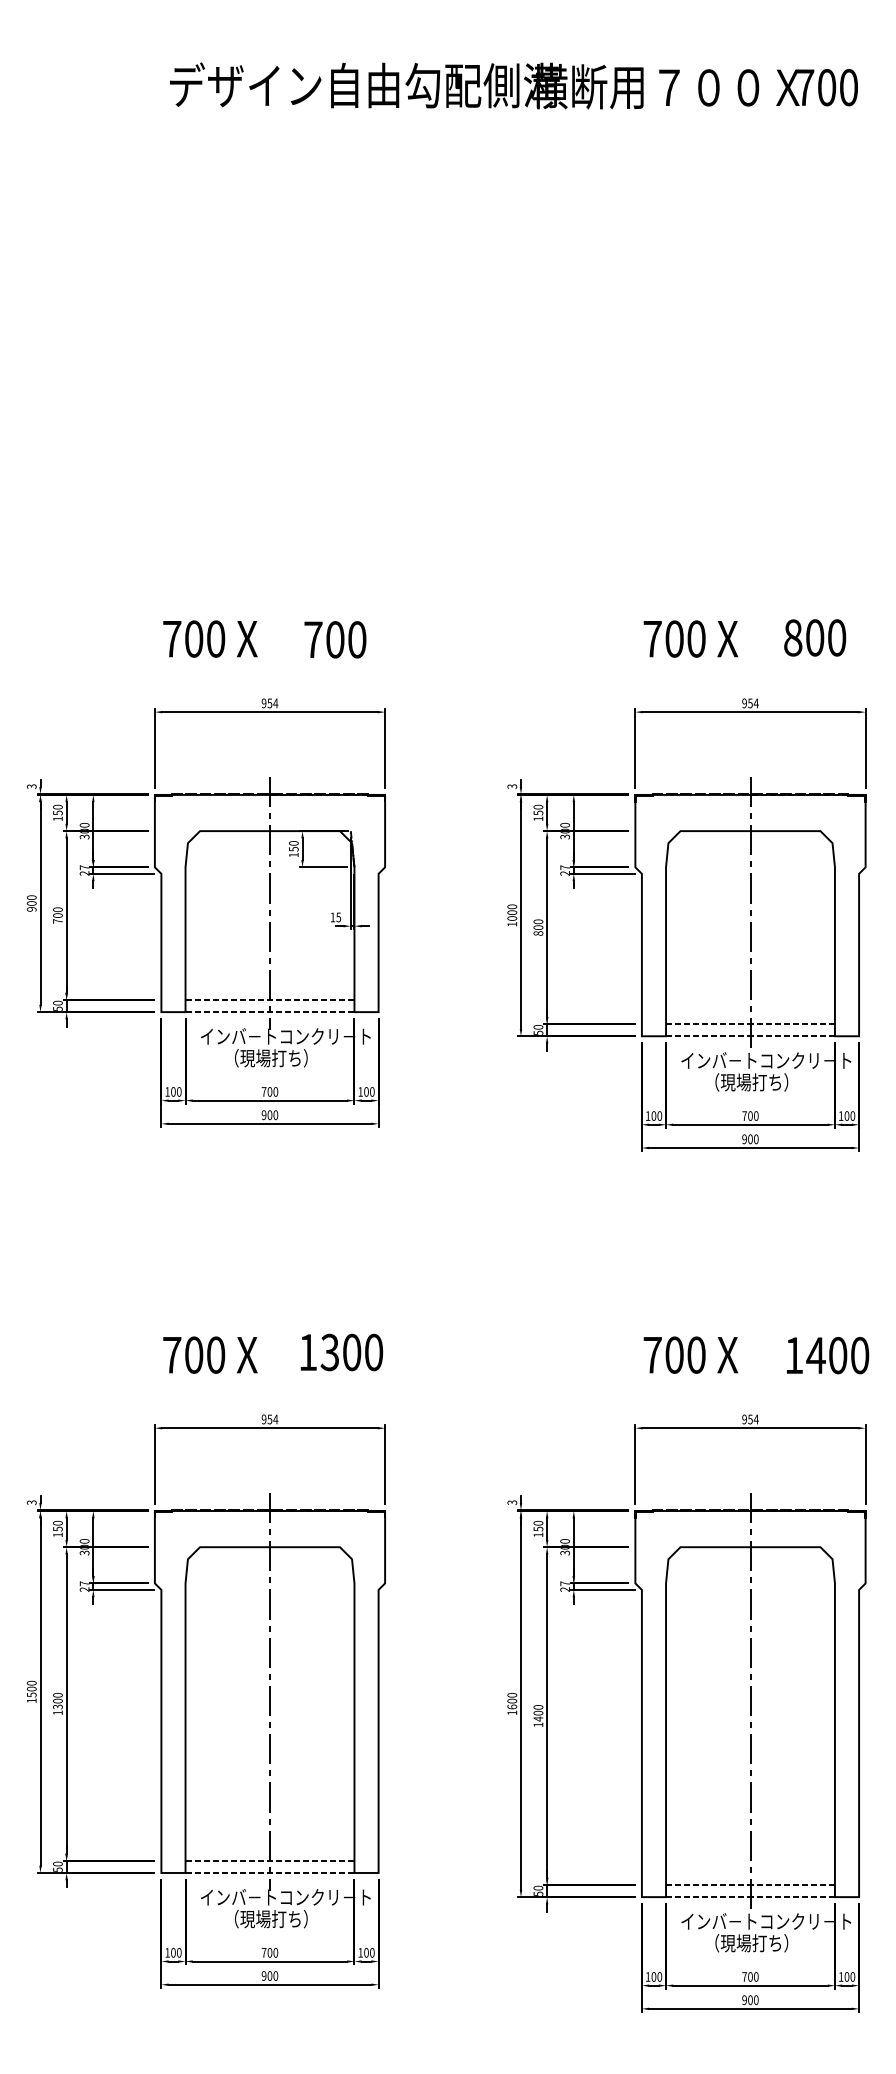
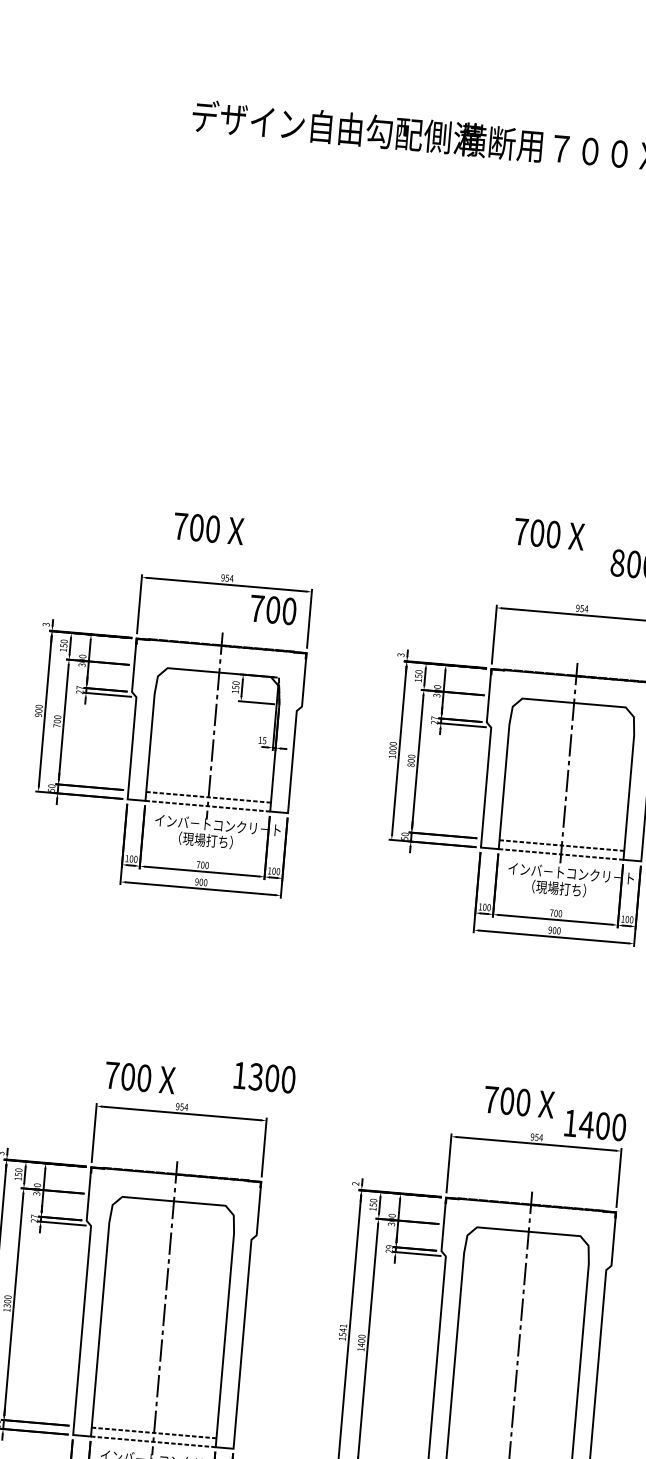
text: (210, 638) -> (208, 528), moved
text: (690, 638) -> (549, 533), moved
text: (335, 639) -> (273, 609), moved
text: (341, 1352) -> (264, 1077), moved
text: (210, 1354) -> (140, 1077), moved
text: (690, 1354) -> (519, 1101), moved
text: (828, 1355) -> (595, 1125), moved
text: (514, 1502) -> (357, 1183), 3 -> 2
text: (565, 1583) -> (389, 1246), 27 -> 29
text: (512, 1700) -> (343, 1329), 1600 -> 1541

